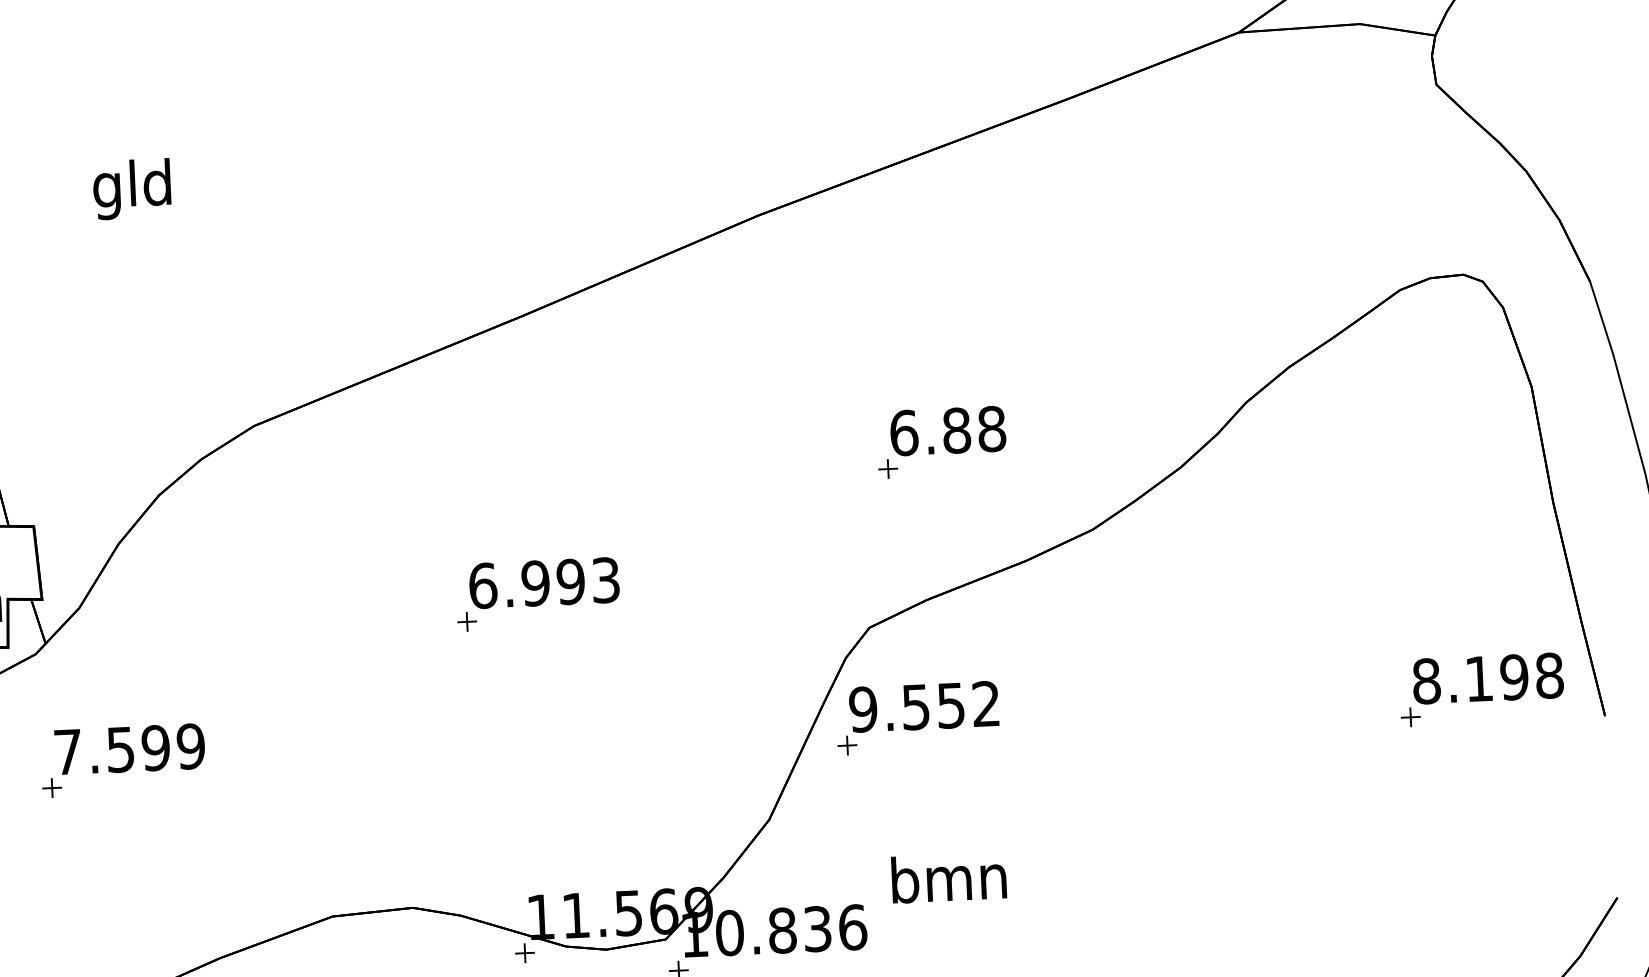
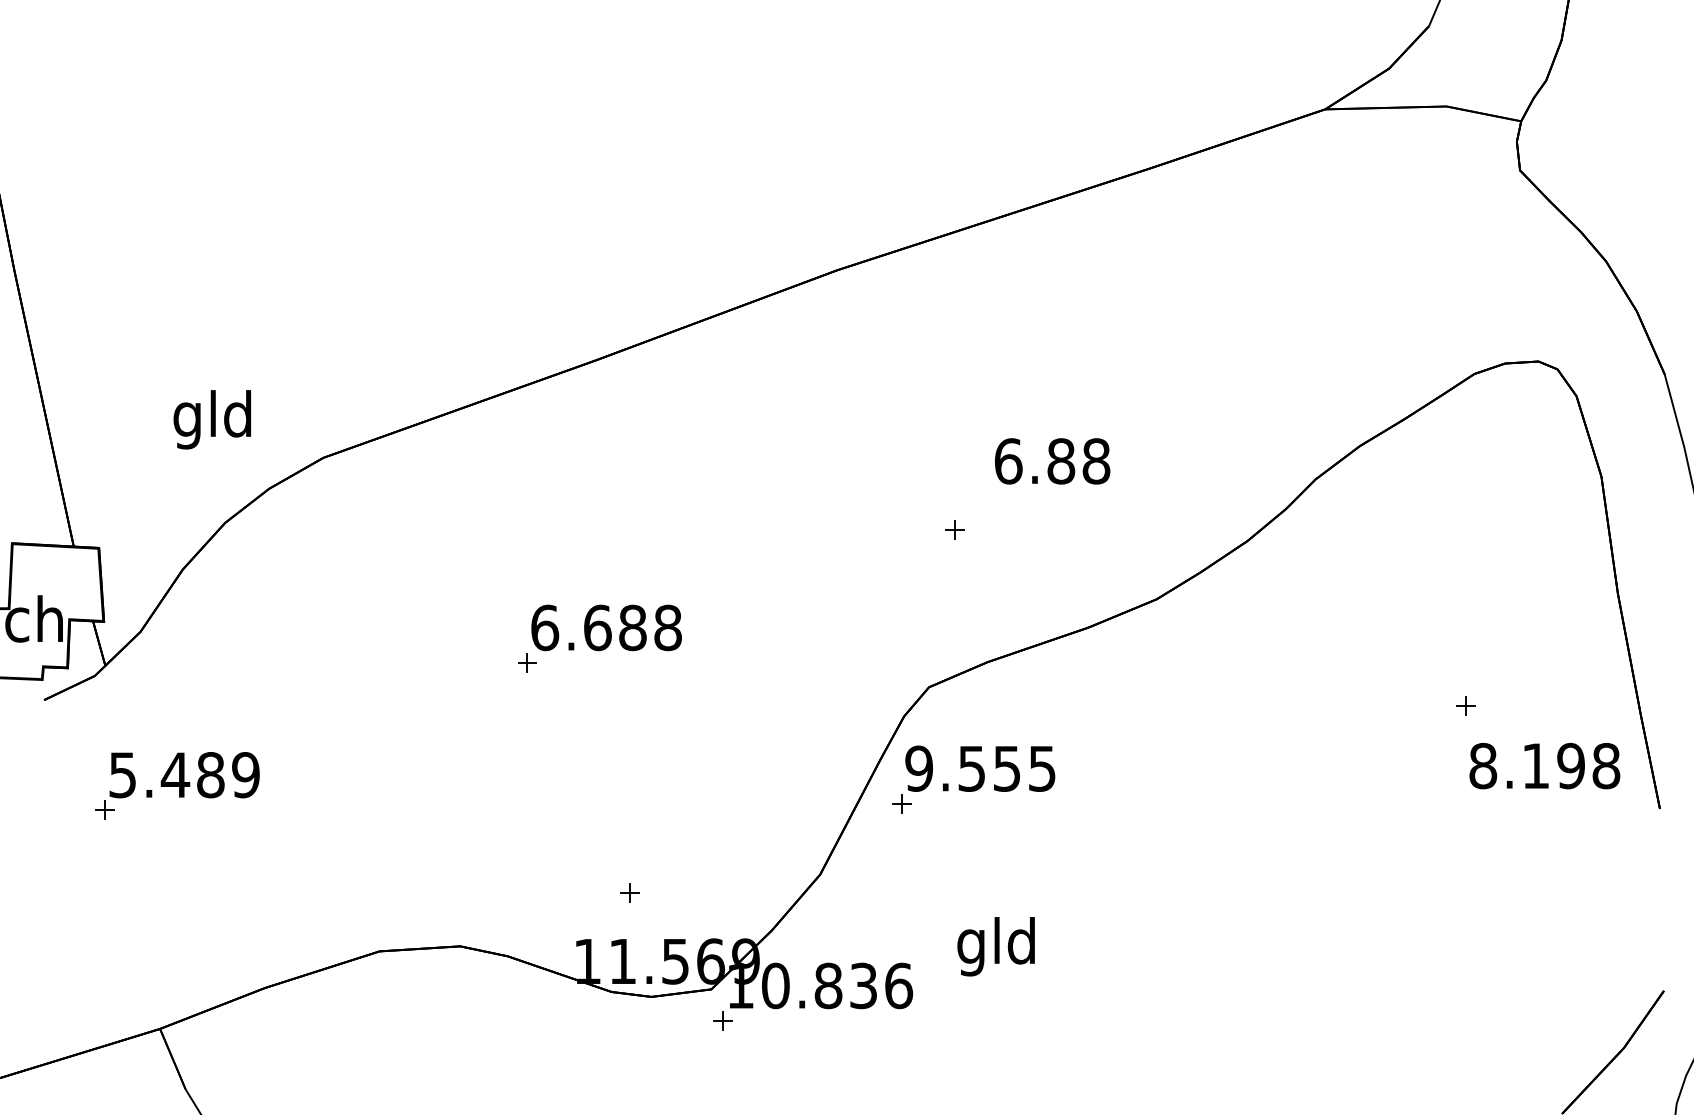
text: (131, 189) -> (211, 419), moved
text: (948, 431) -> (1052, 461), moved
text: (570, 581) -> (632, 627), 6.993 -> 6.688
text: (986, 703) -> (1042, 768), 9.552 -> 9.555
part: (1410, 716) -> (1465, 705), moved
text: (111, 750) -> (166, 775), 7.599 -> 5.489
text: (949, 883) -> (997, 946), bmn -> gld
part: (524, 952) -> (629, 892), moved

